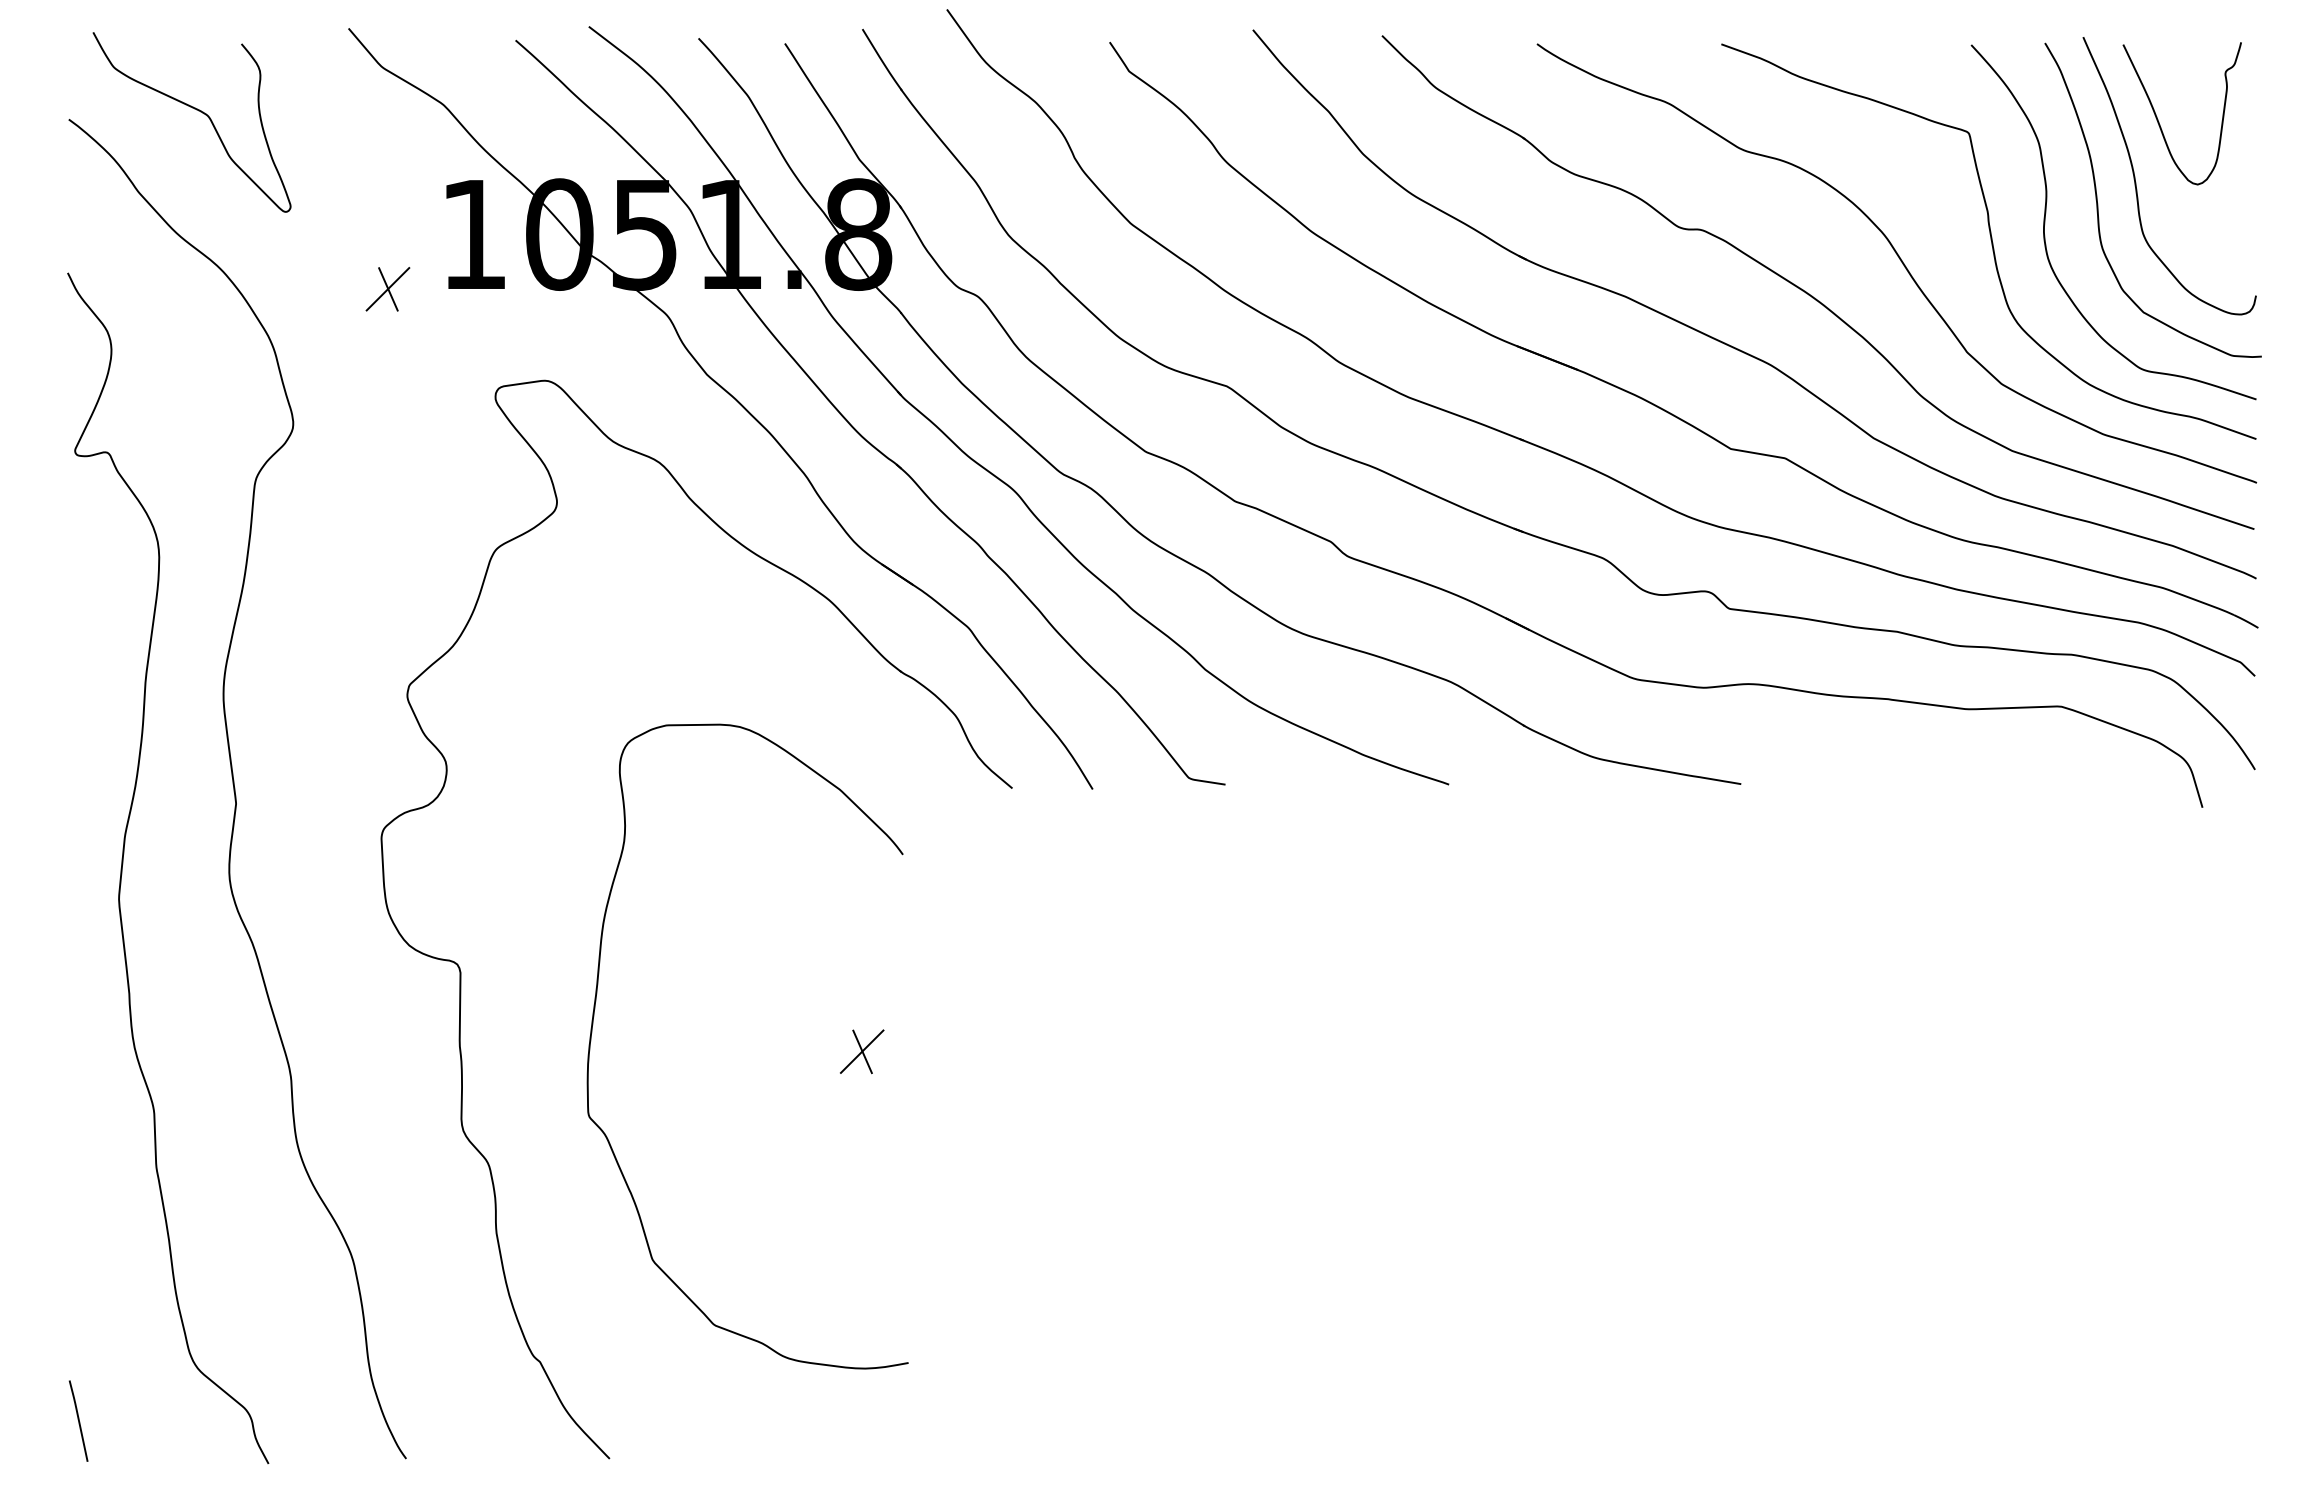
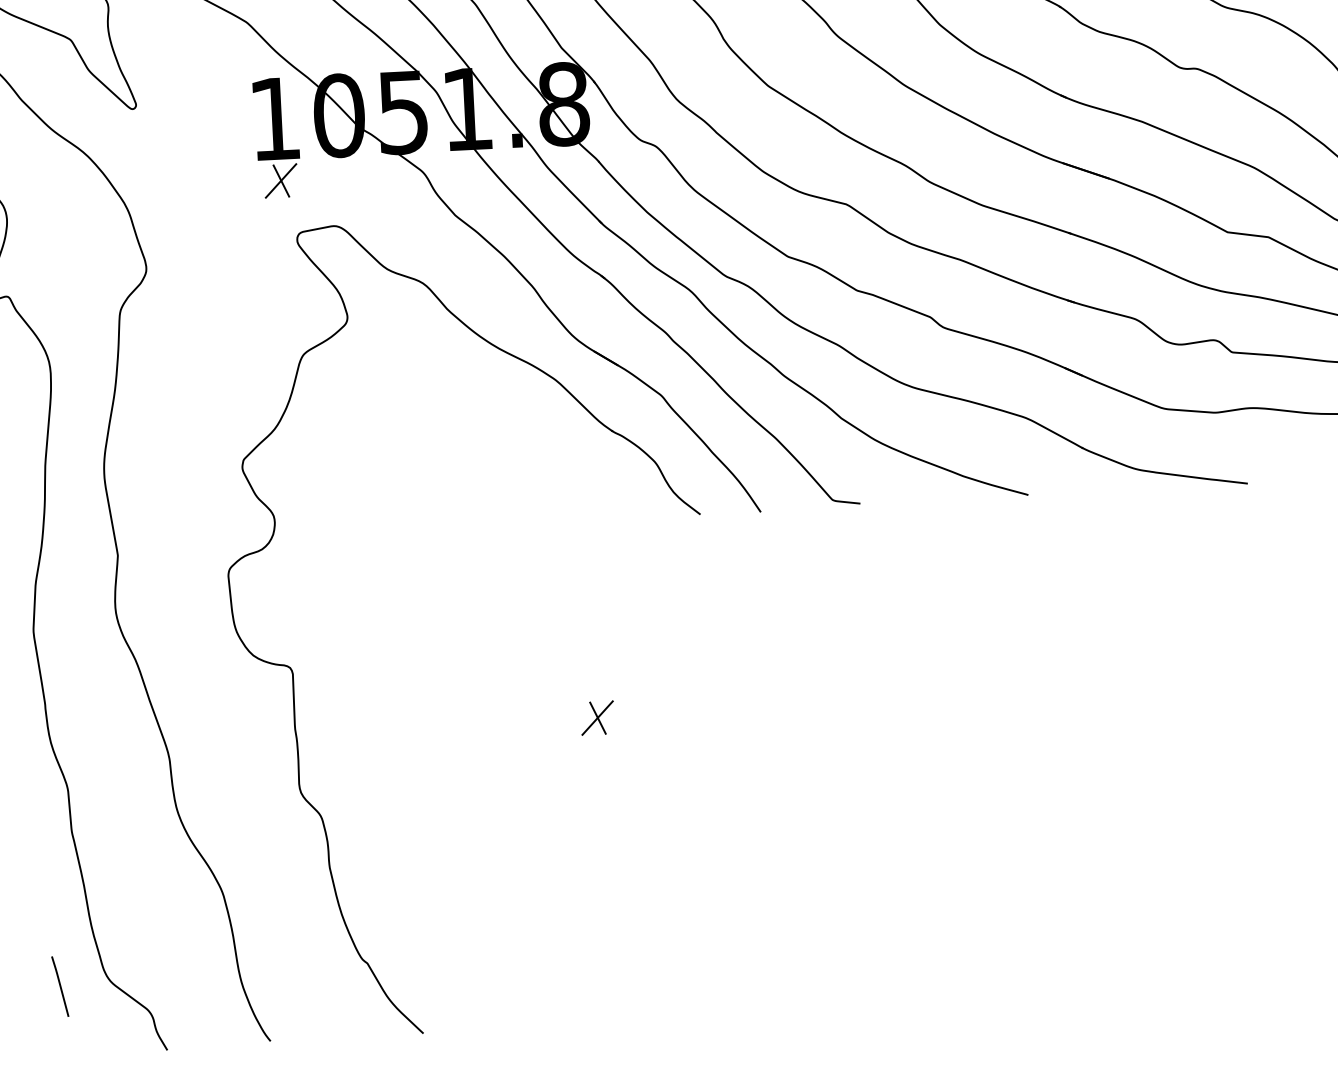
part: (387, 289) -> (280, 181), moved
curve: (592, 1033) -> (394, 714), removed
line: (78, 1420) -> (60, 986), moved

